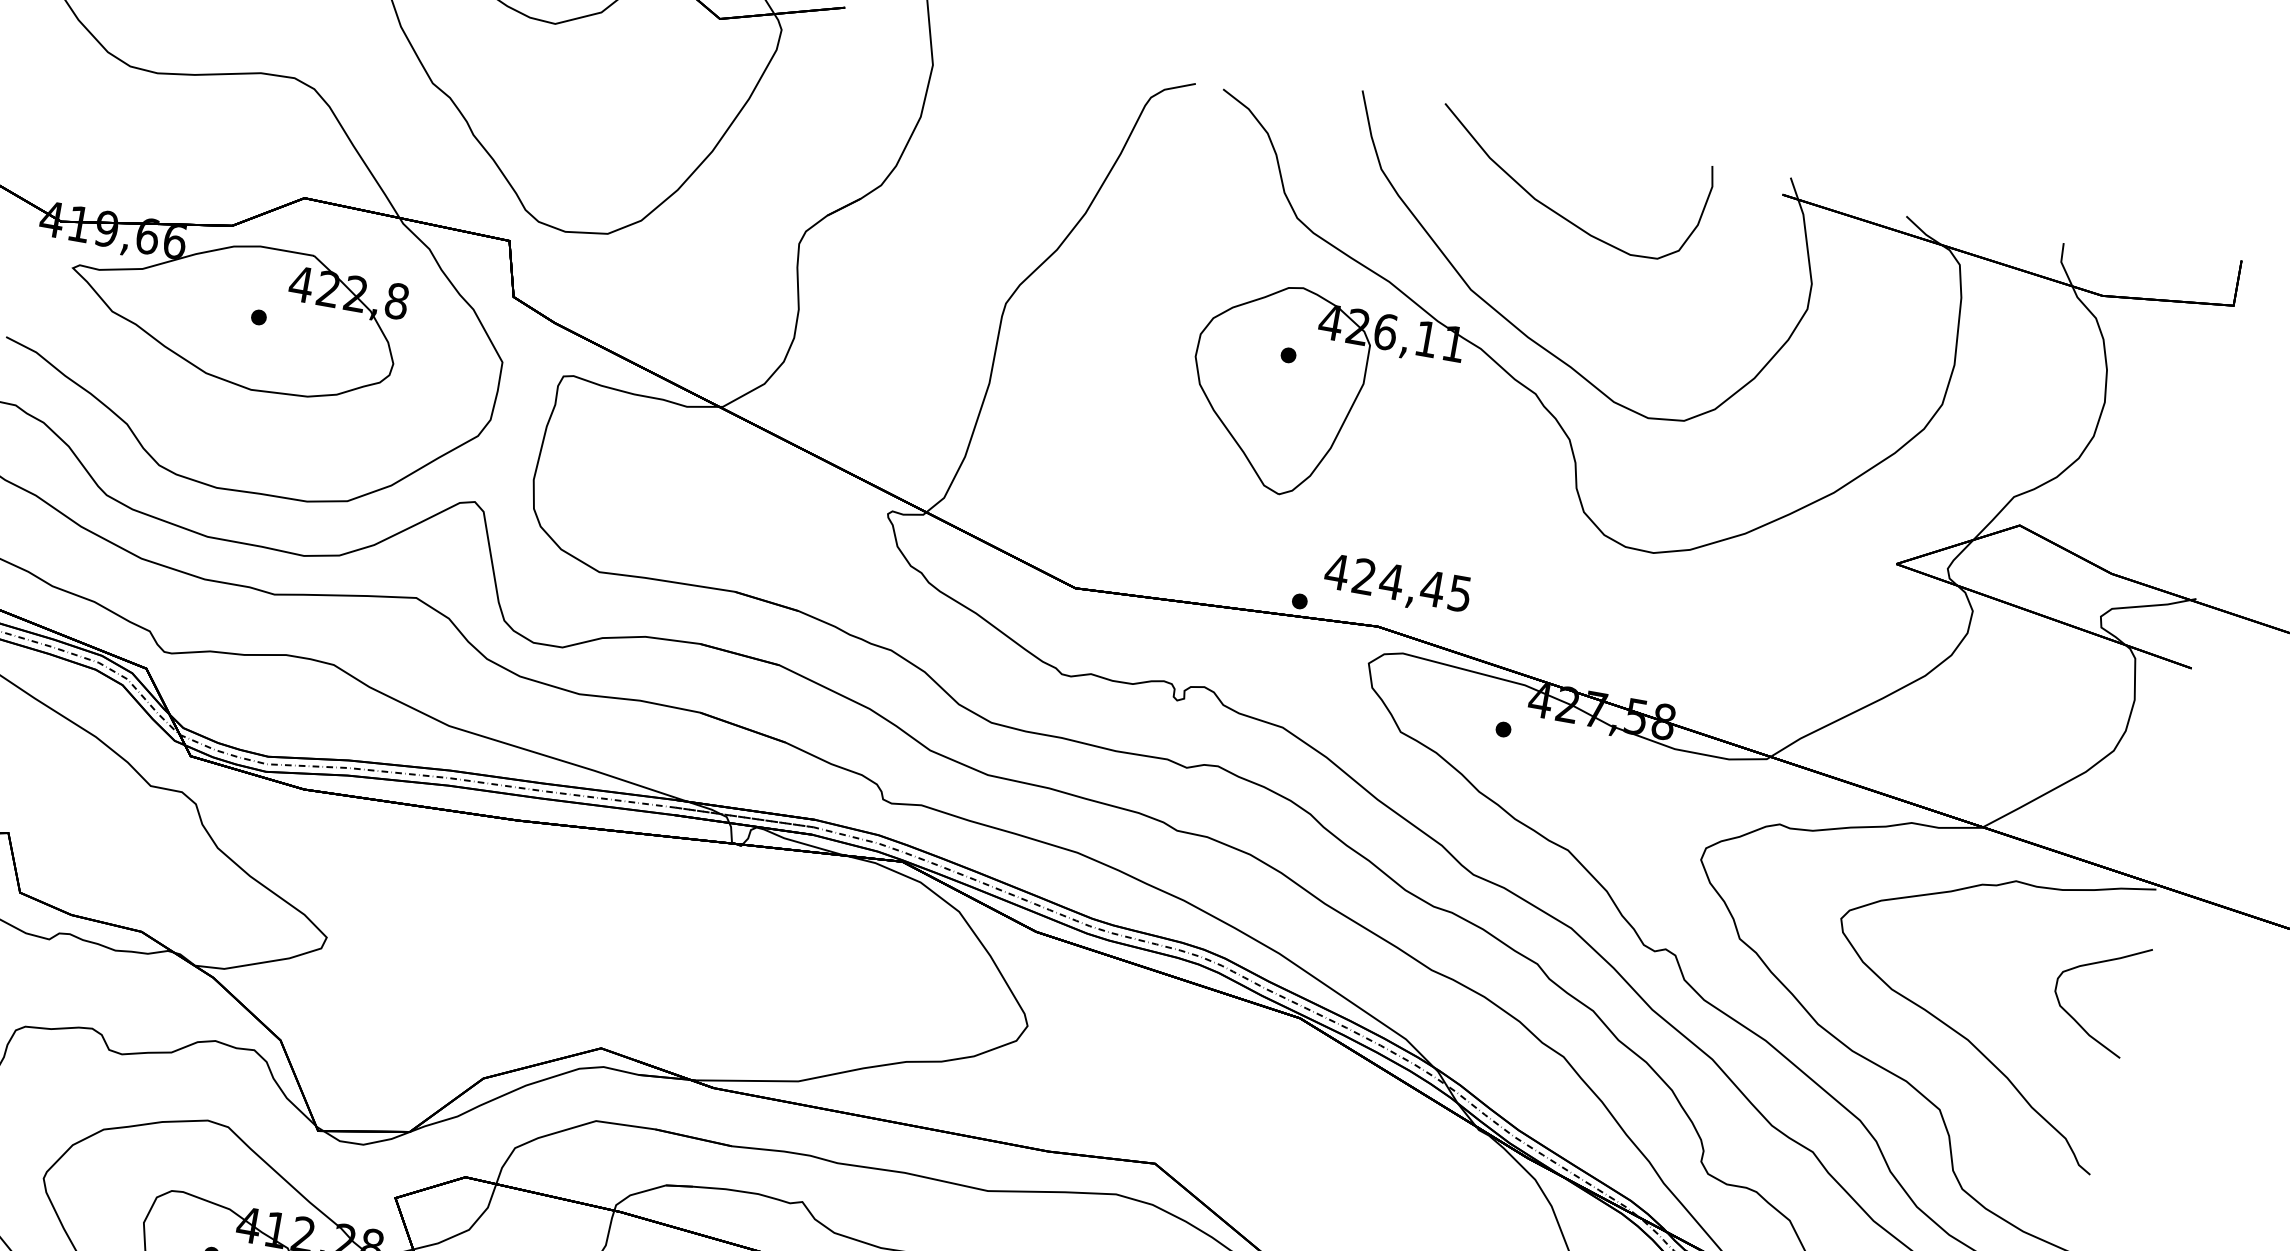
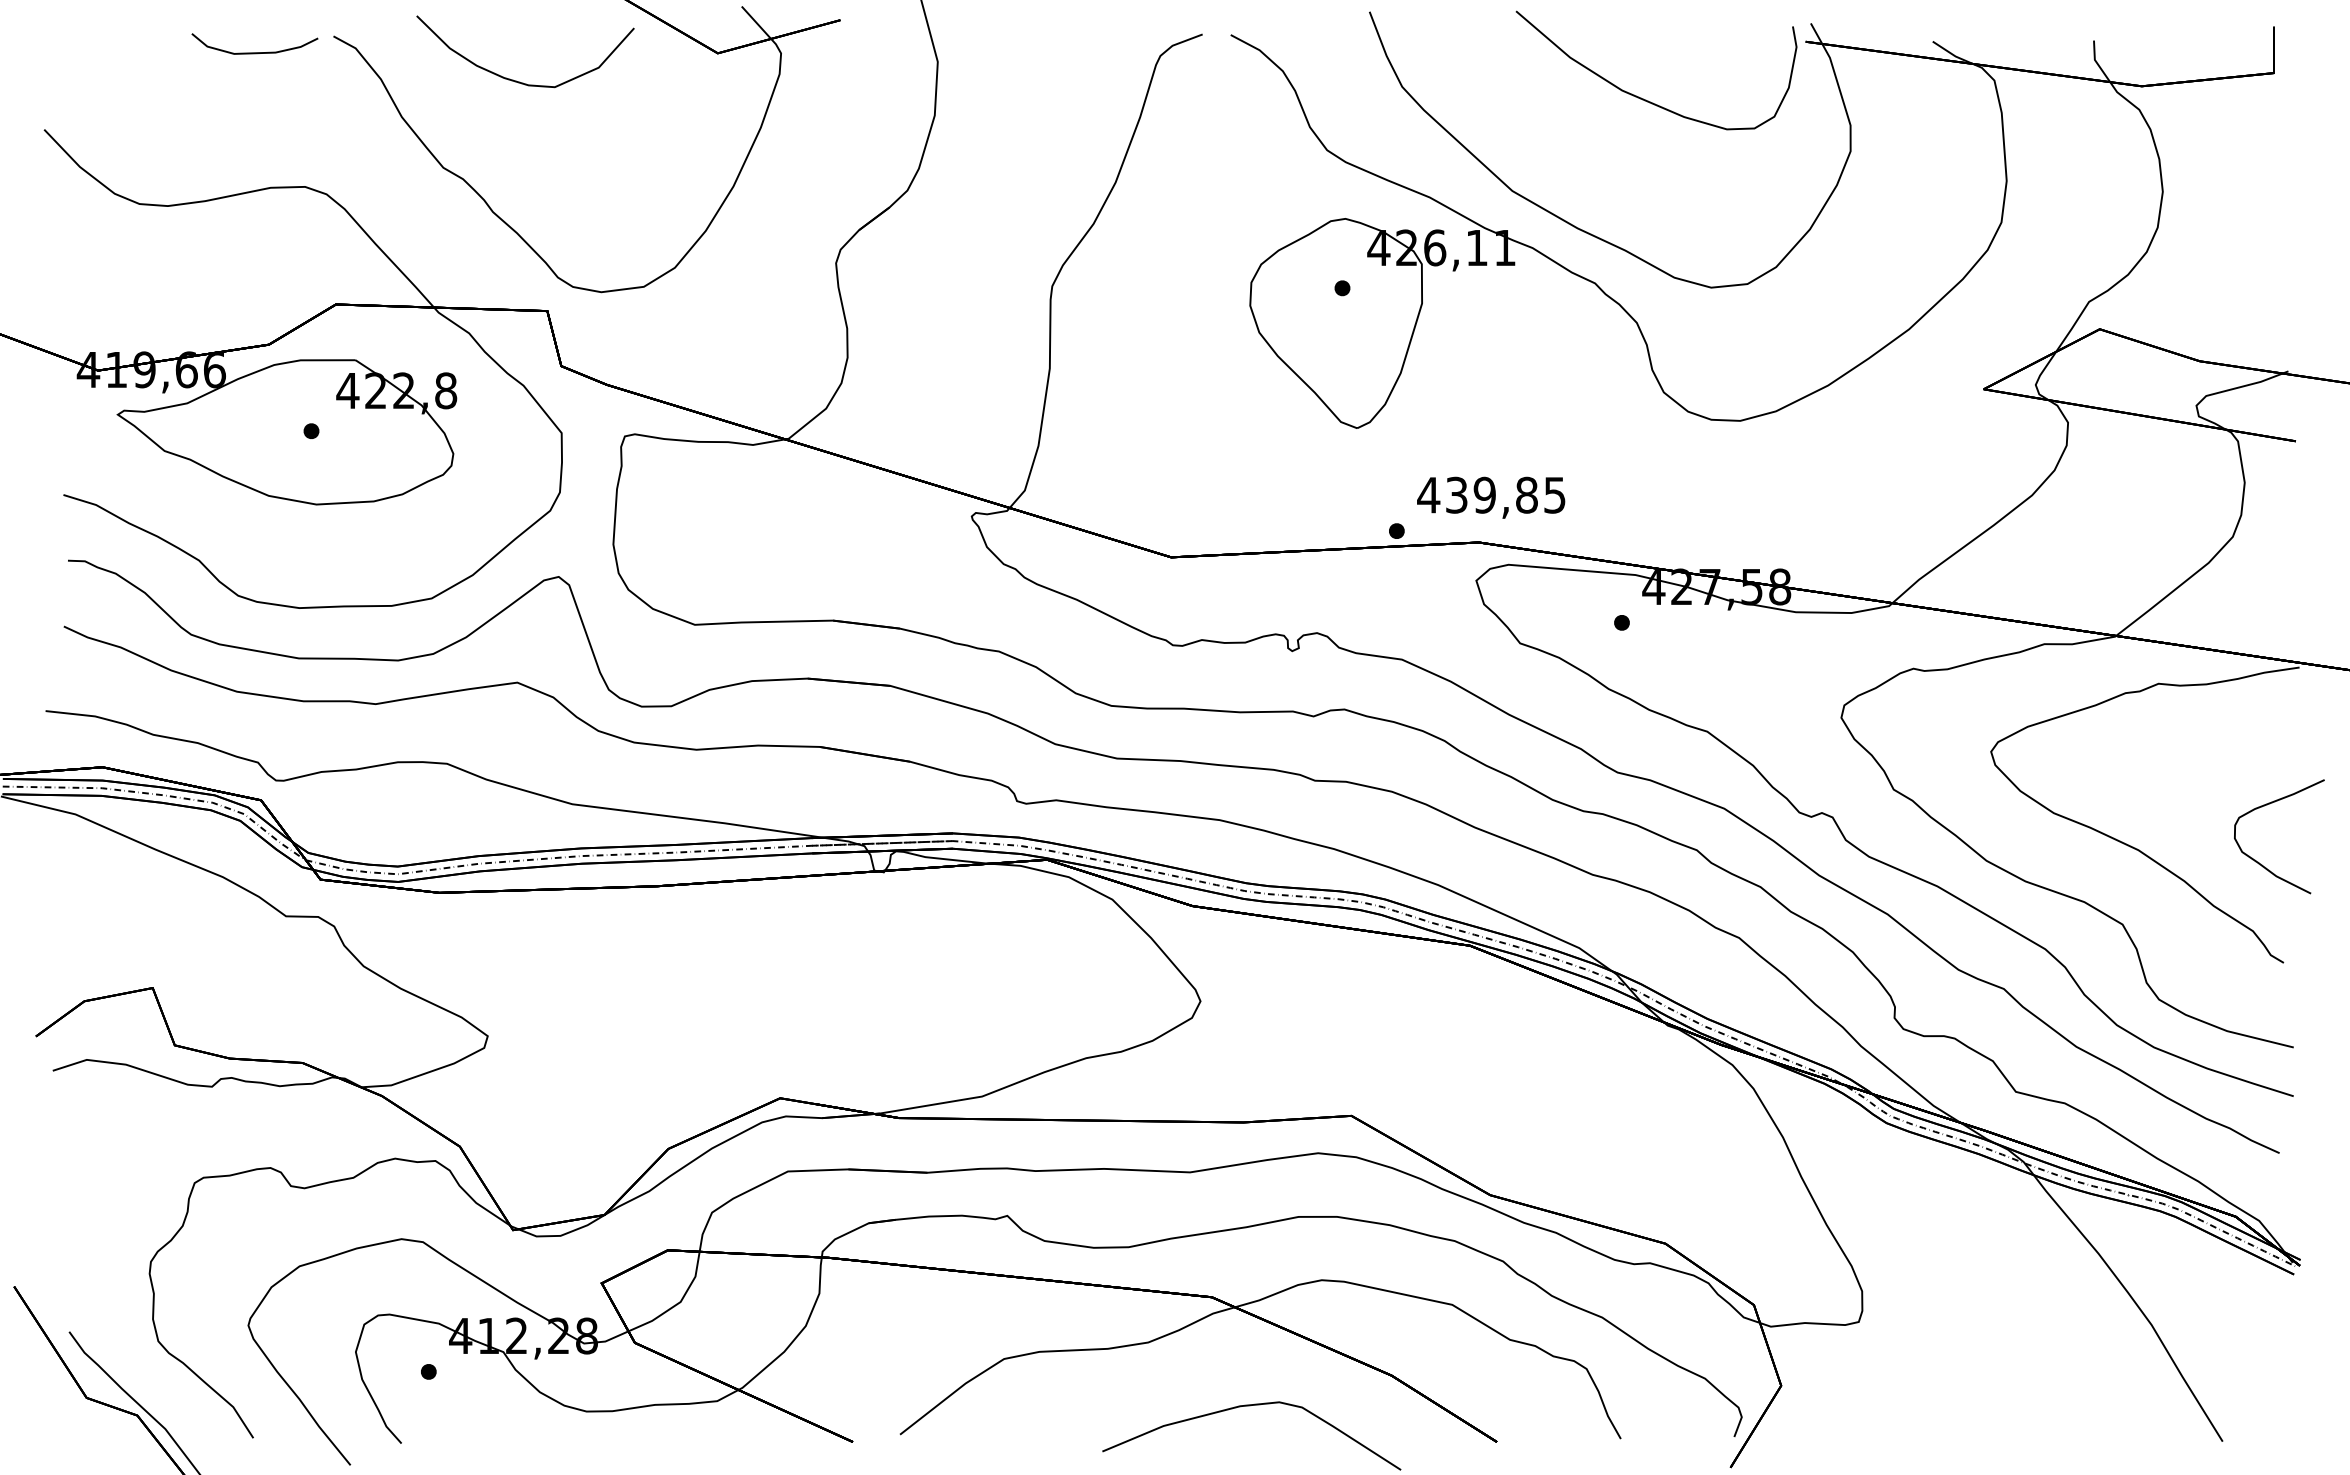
curve: (1557, 211) -> (1646, 99), moved
text: (1399, 582) -> (1492, 494), 424,45 -> 439,85
curve: (2074, 1017) -> (2258, 861), moved

